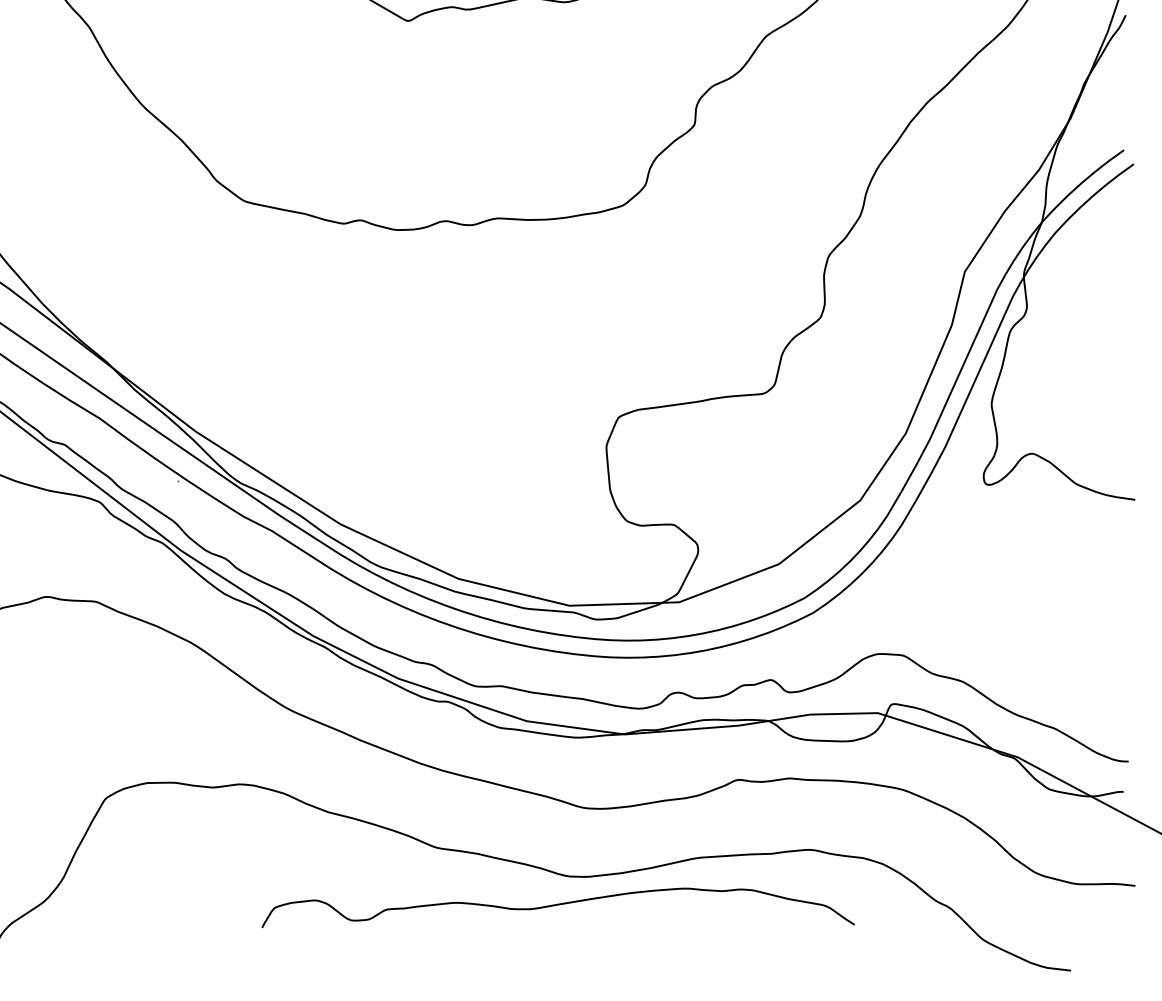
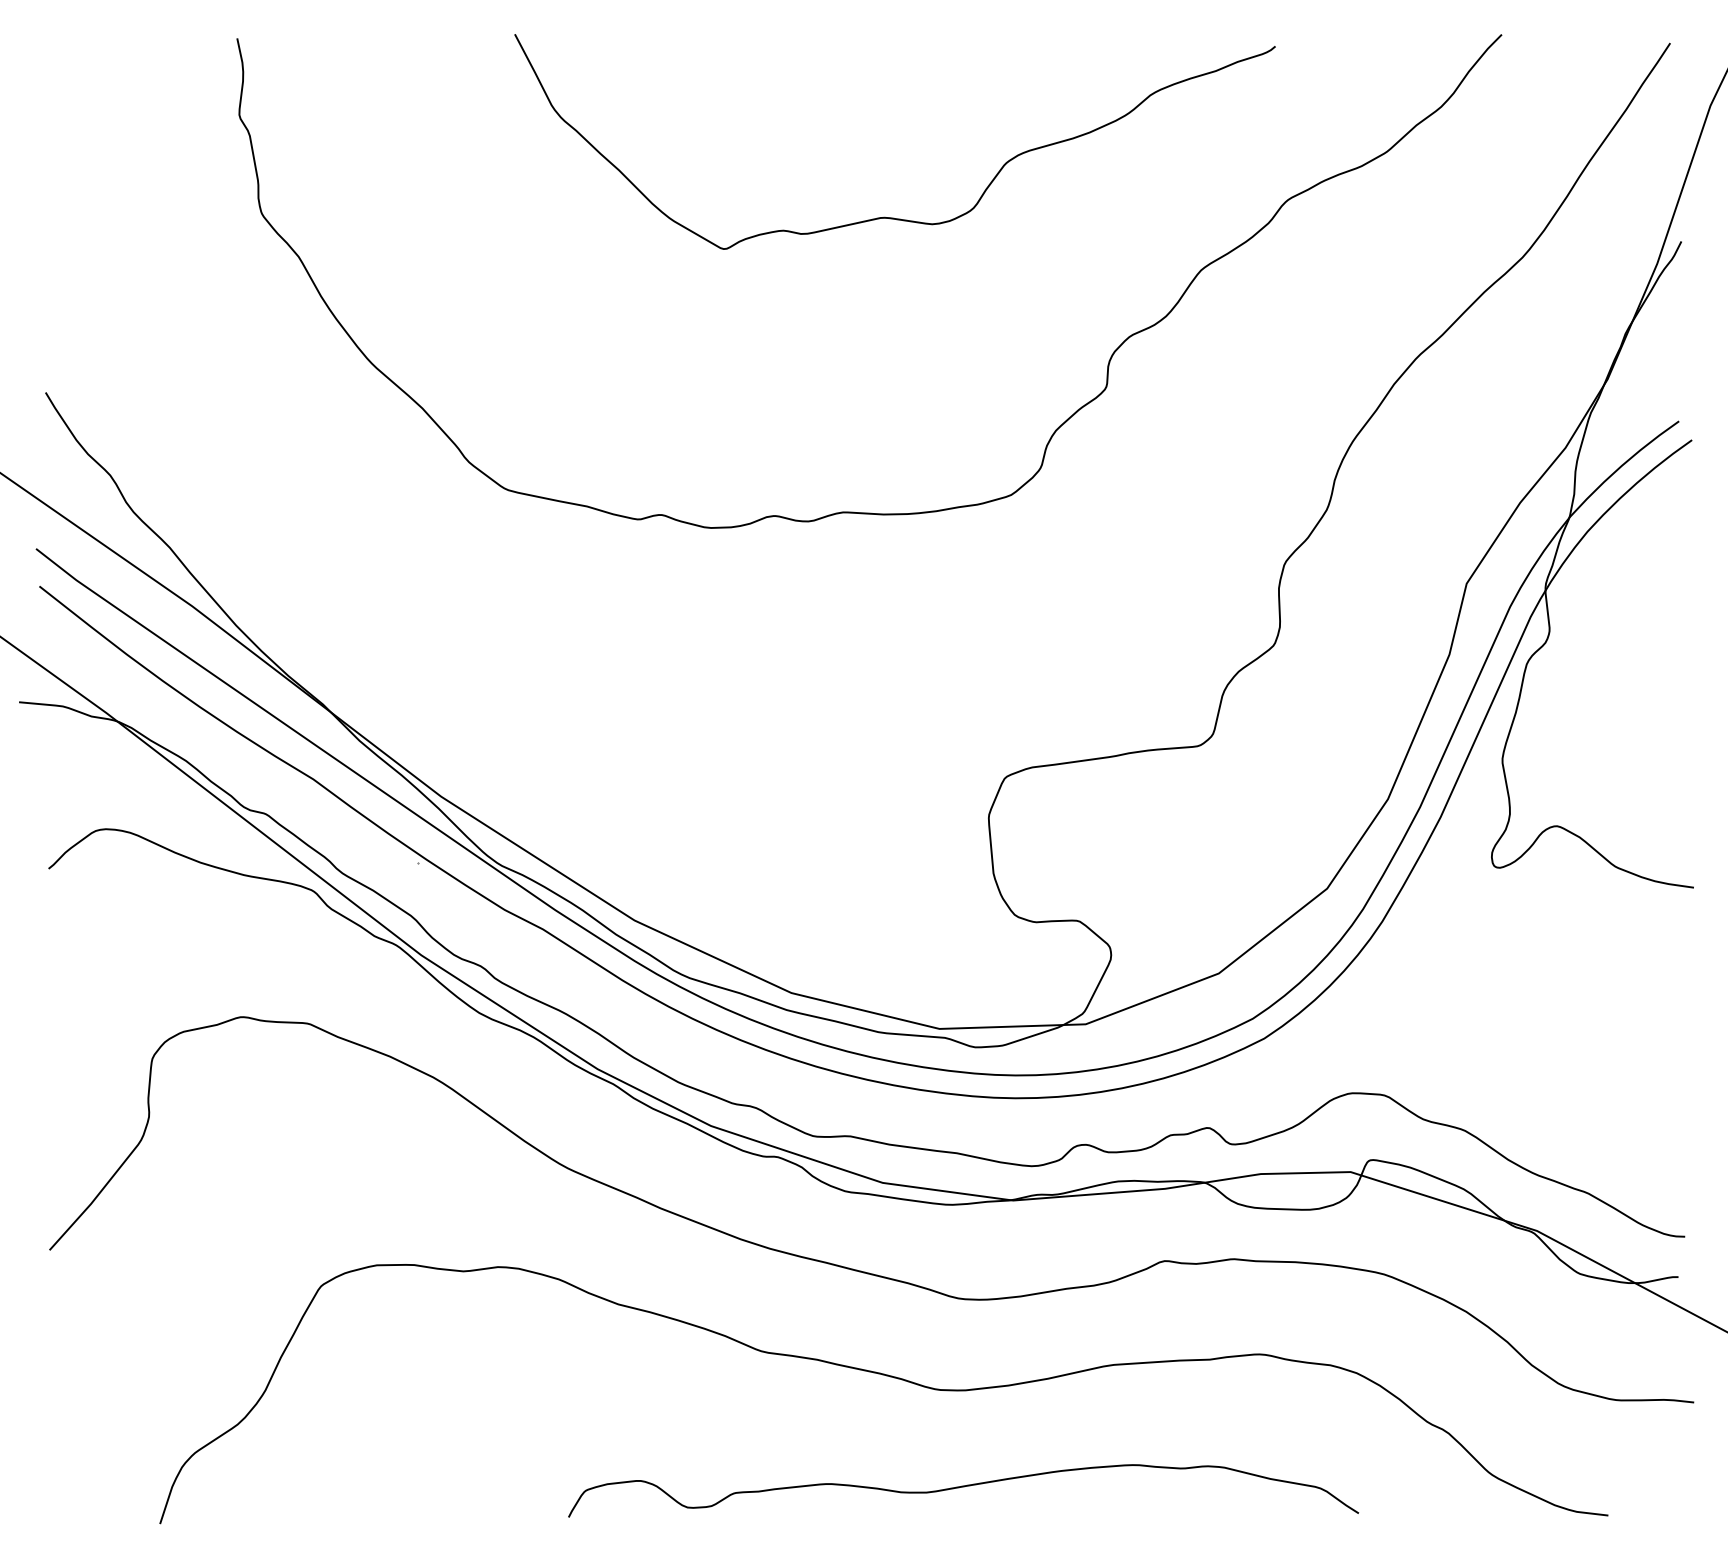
curve: (558, 905) -> (963, 1487), moved

